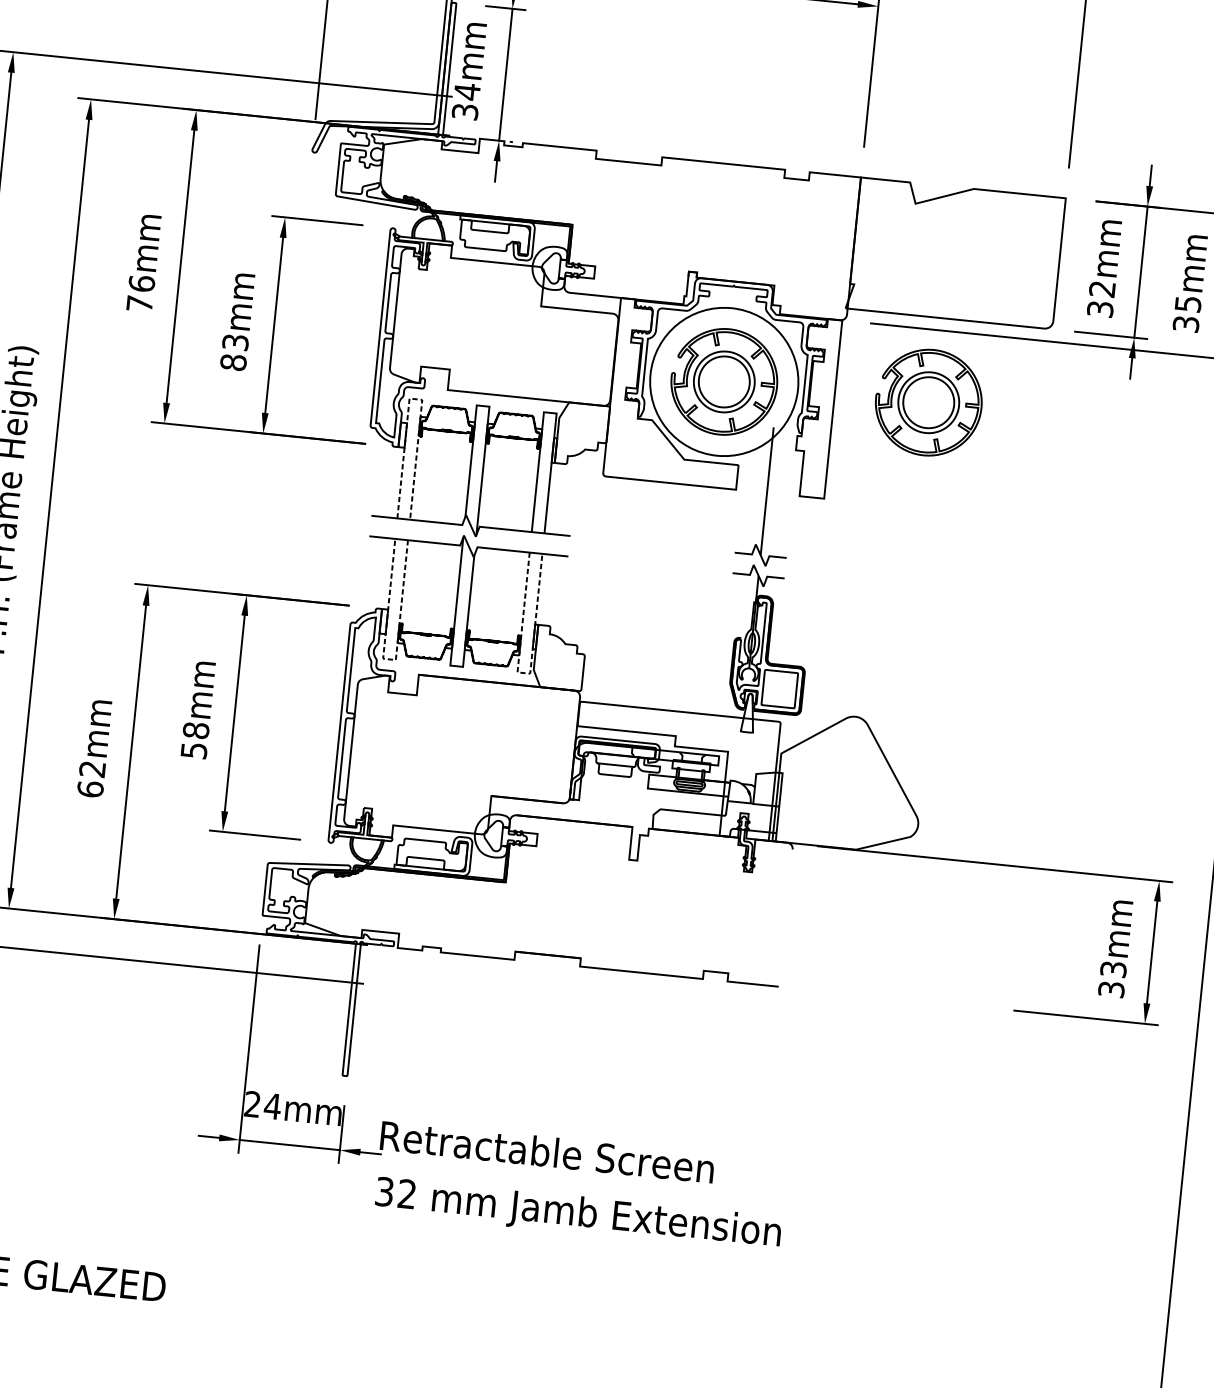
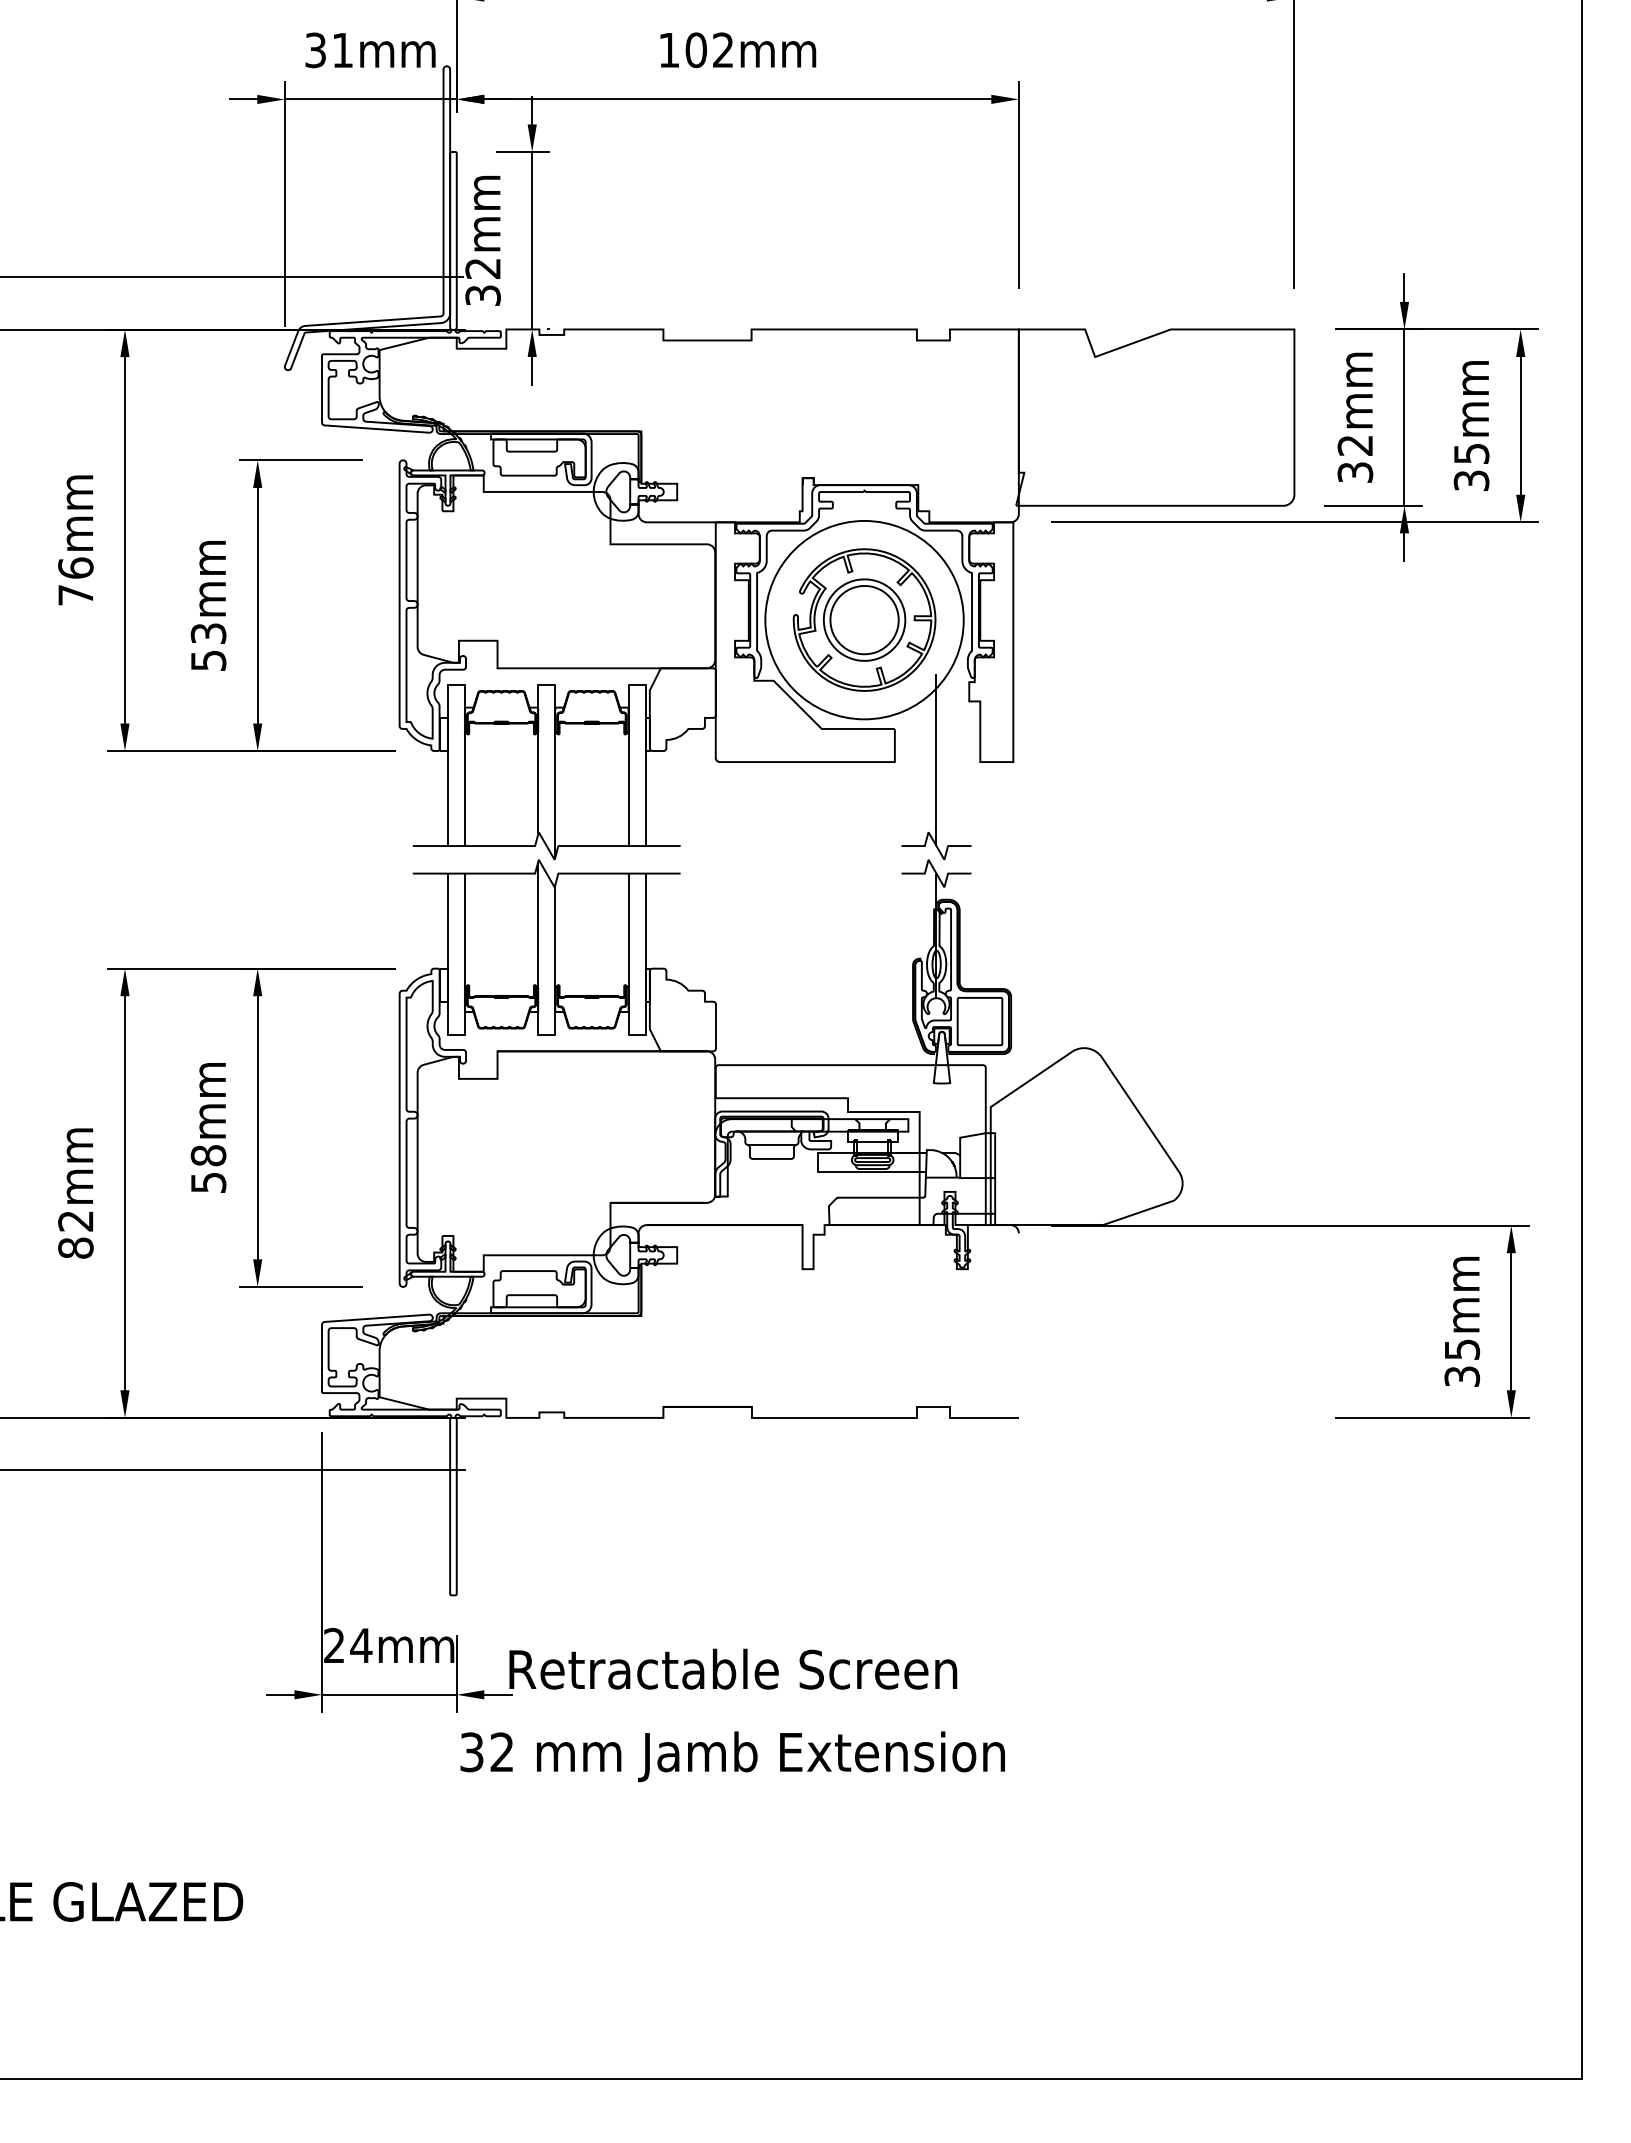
text: (466, 91) -> (482, 268), 34mm -> 32mm
text: (233, 362) -> (208, 660), 83mm -> 53mm
line: (416, 398) -> (456, 684), dashed -> solid
part: (928, 402) -> (1139, 619), removed
line: (389, 659) -> (456, 1034), dashed -> solid
line: (524, 672) -> (637, 1034), dashed -> solid
text: (90, 788) -> (75, 1247), 62mm -> 82mm
text: (1113, 969) -> (1461, 1349), 33mm -> 35mm
text: (578, 1214) -> (732, 1756), moved

